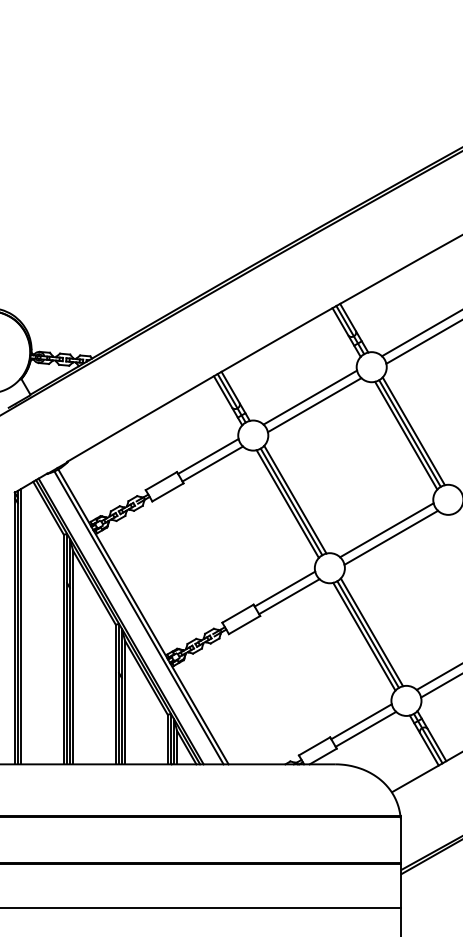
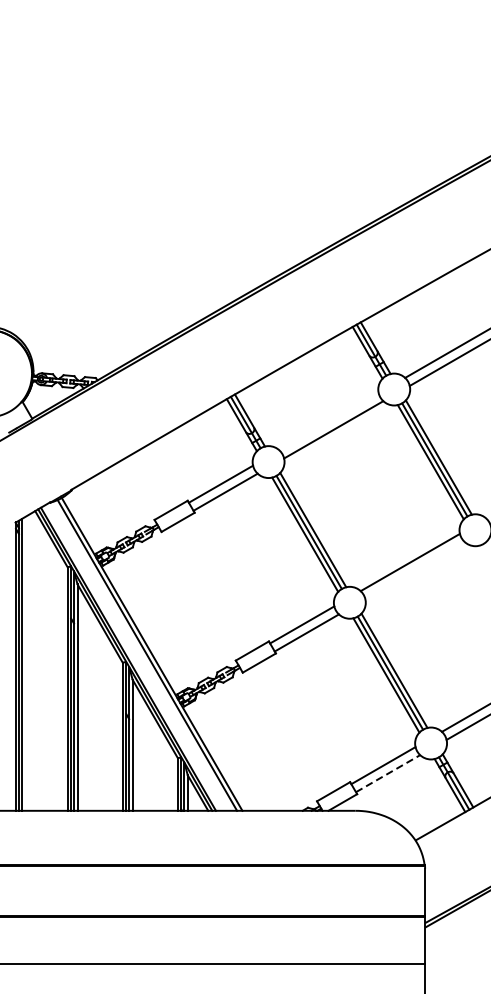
line: (310, 397) -> (329, 421), removed
line: (391, 537) -> (415, 570), removed
line: (365, 729) -> (387, 773), solid -> dashed

